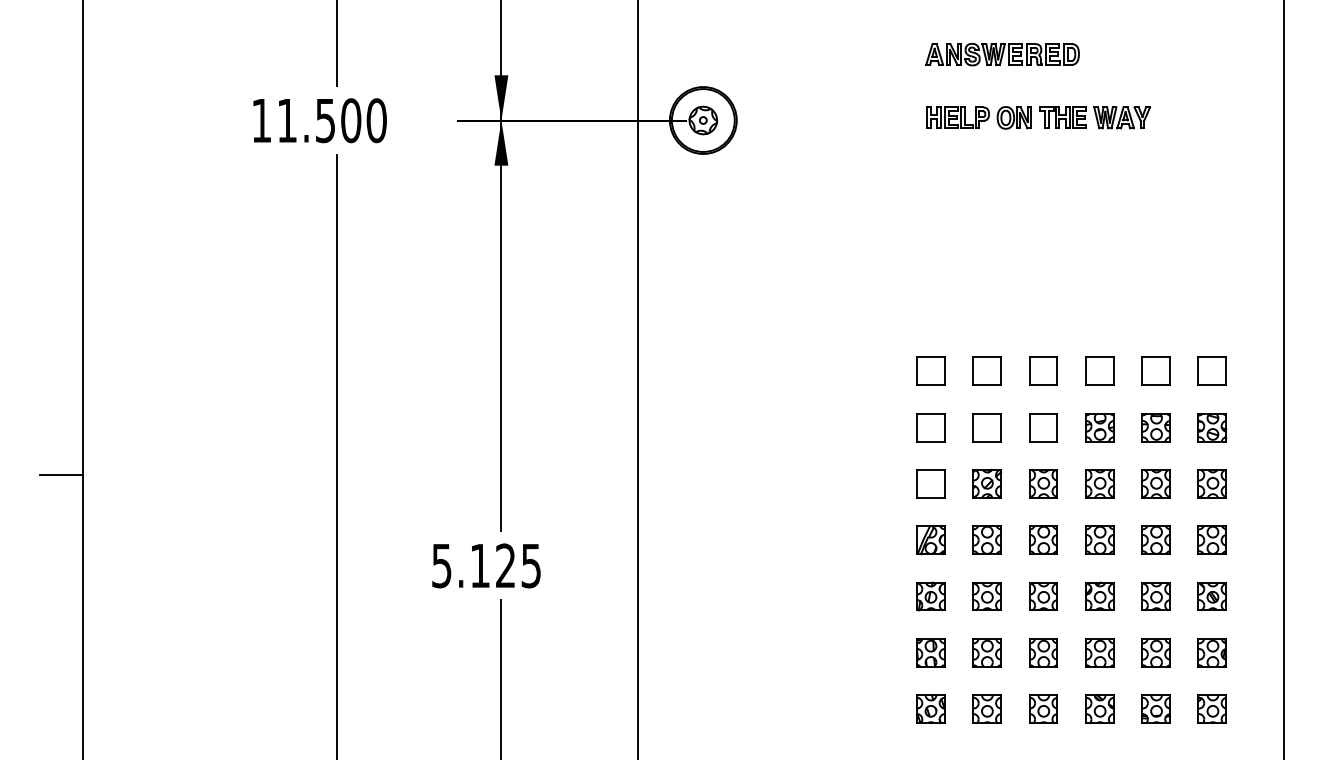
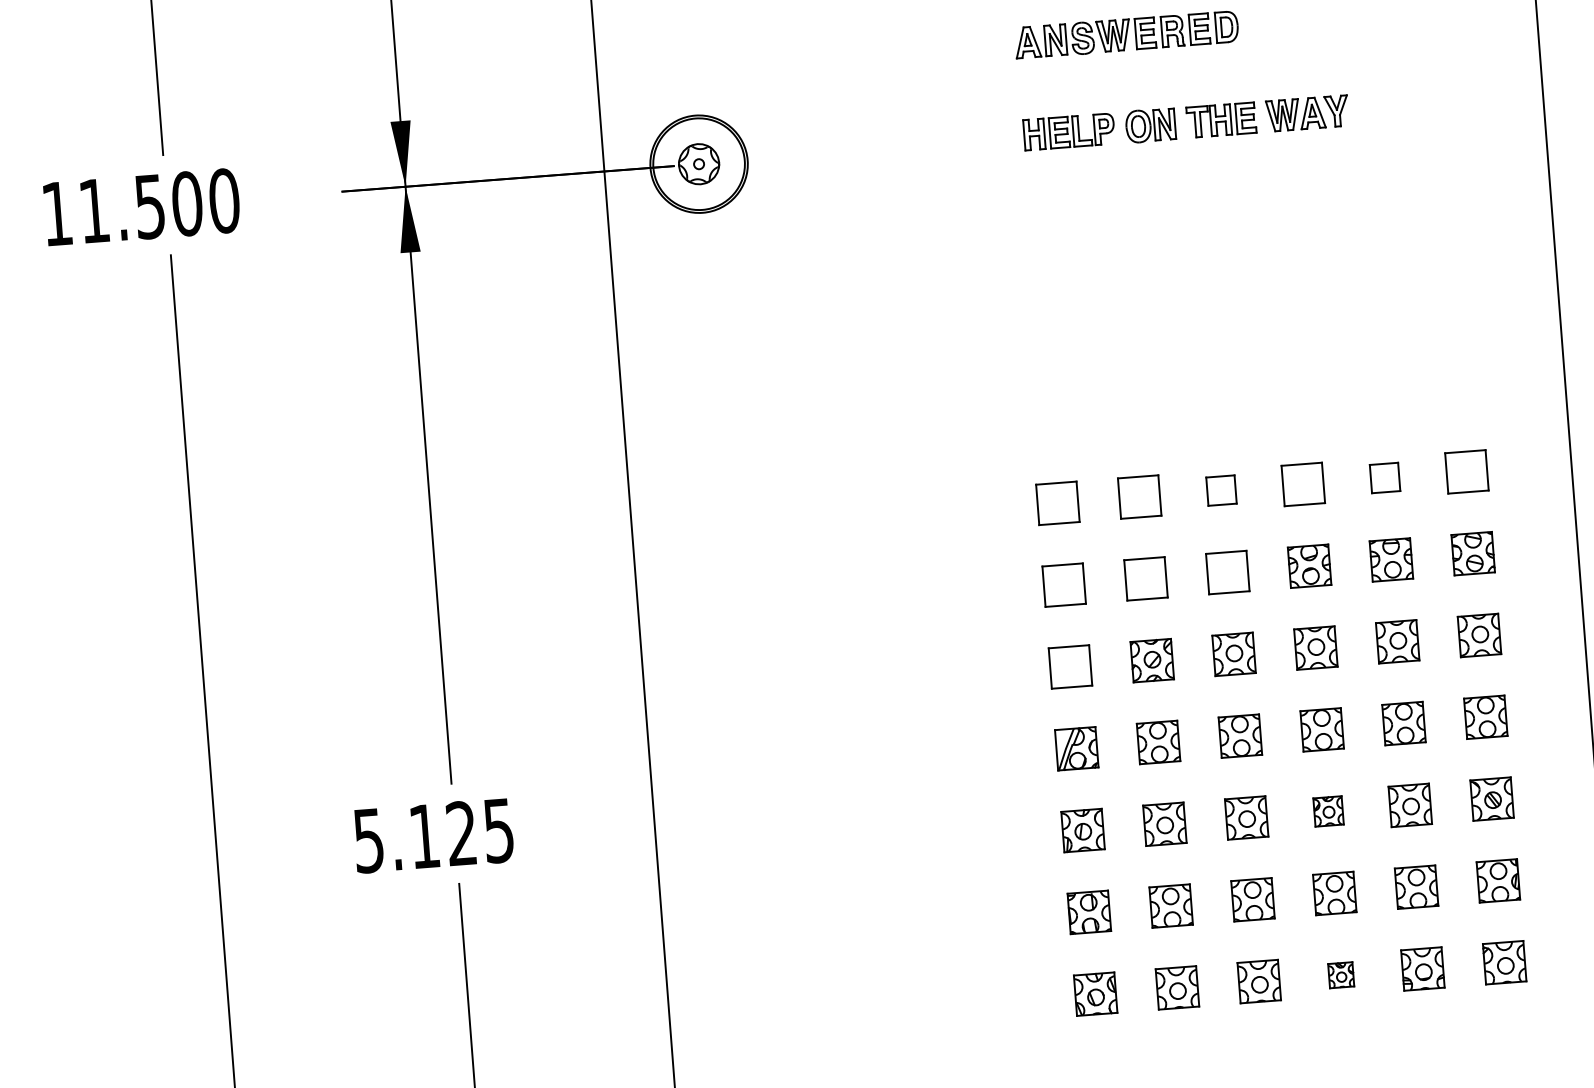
part: (1043, 370) -> (1221, 489), size x0.7
part: (1155, 370) -> (1384, 476), size x0.7
part: (1099, 595) -> (1327, 810), size x0.7
part: (1099, 708) -> (1340, 974), size x0.6

